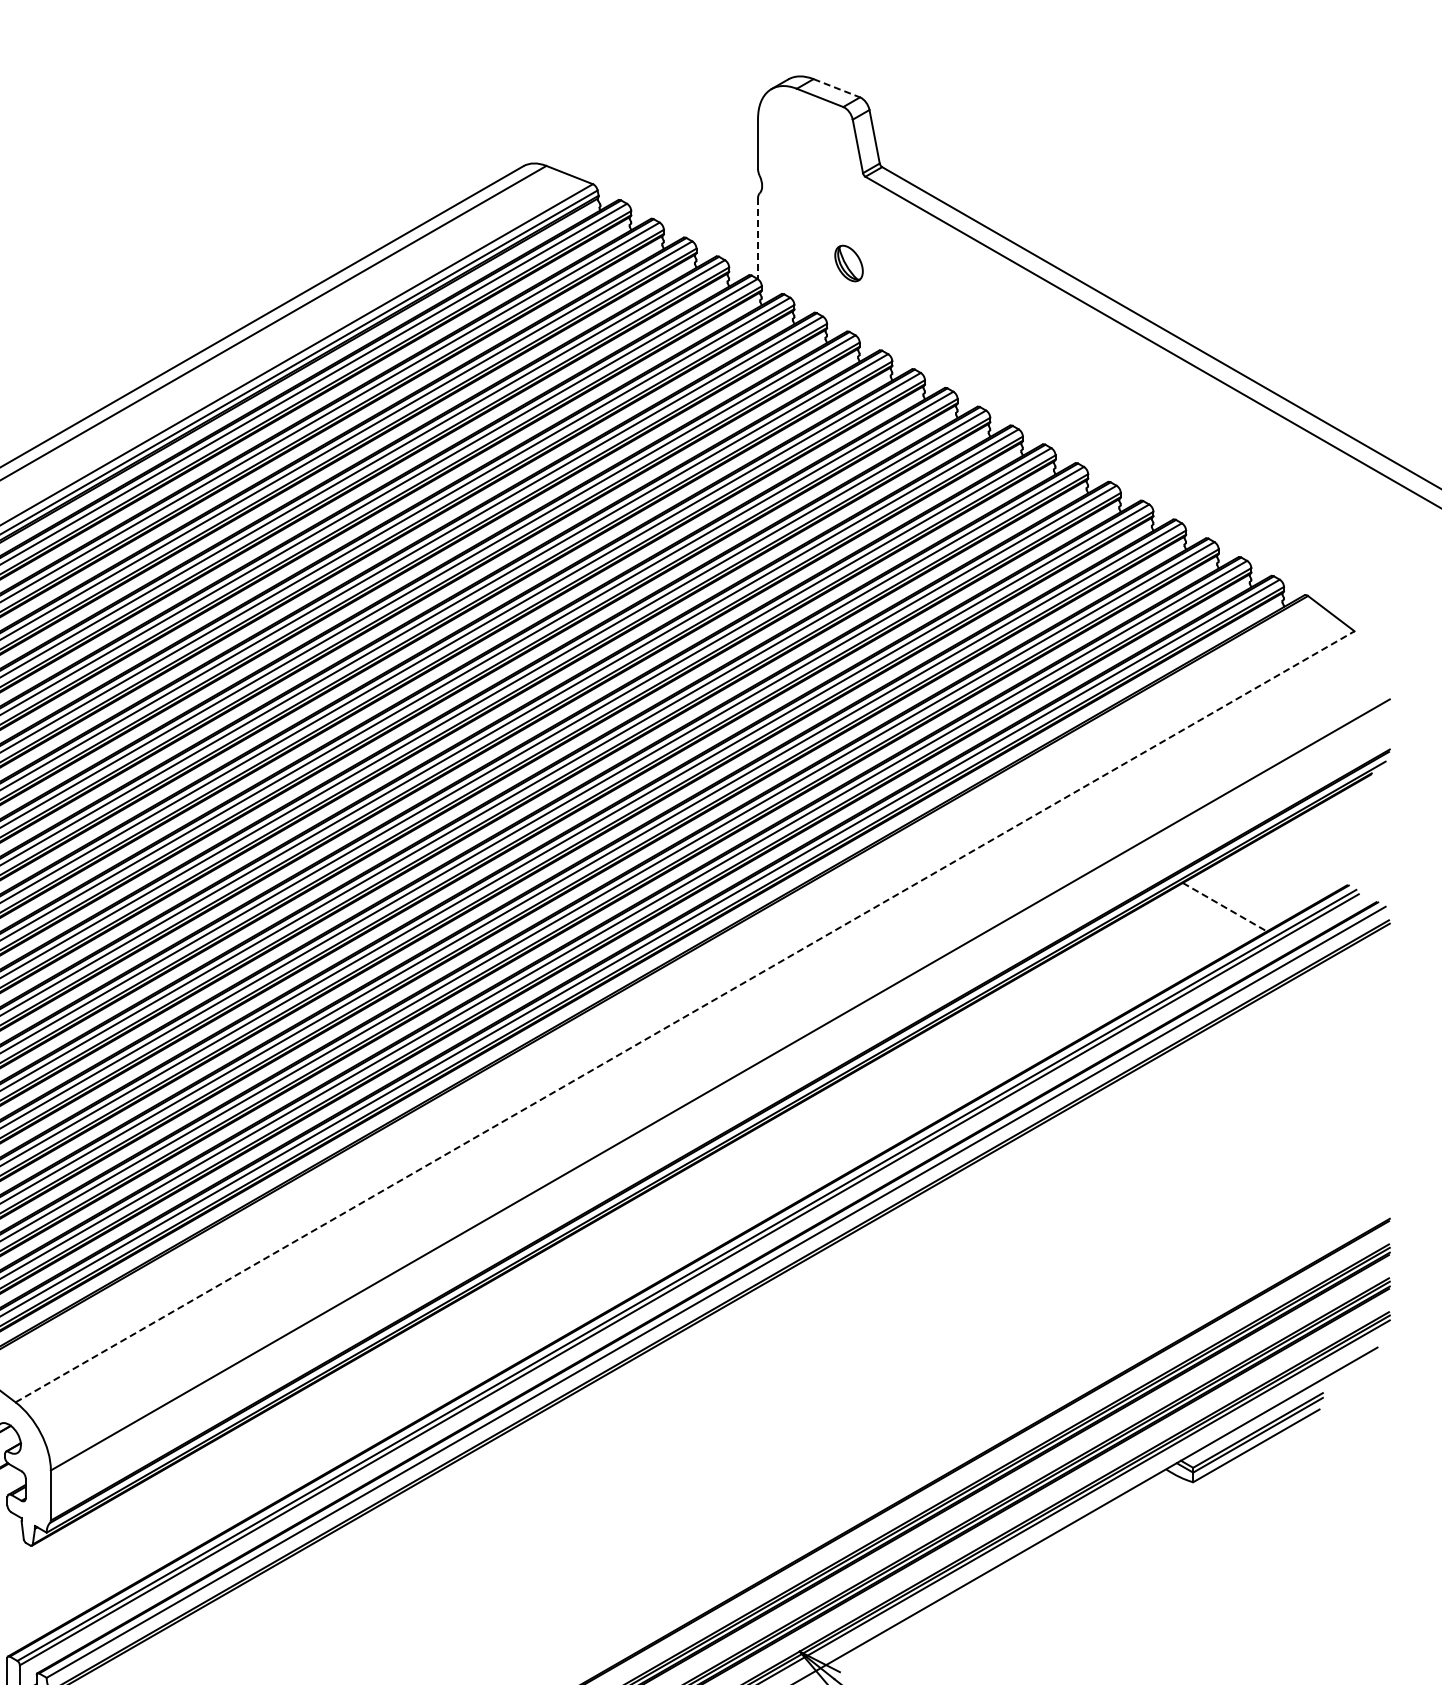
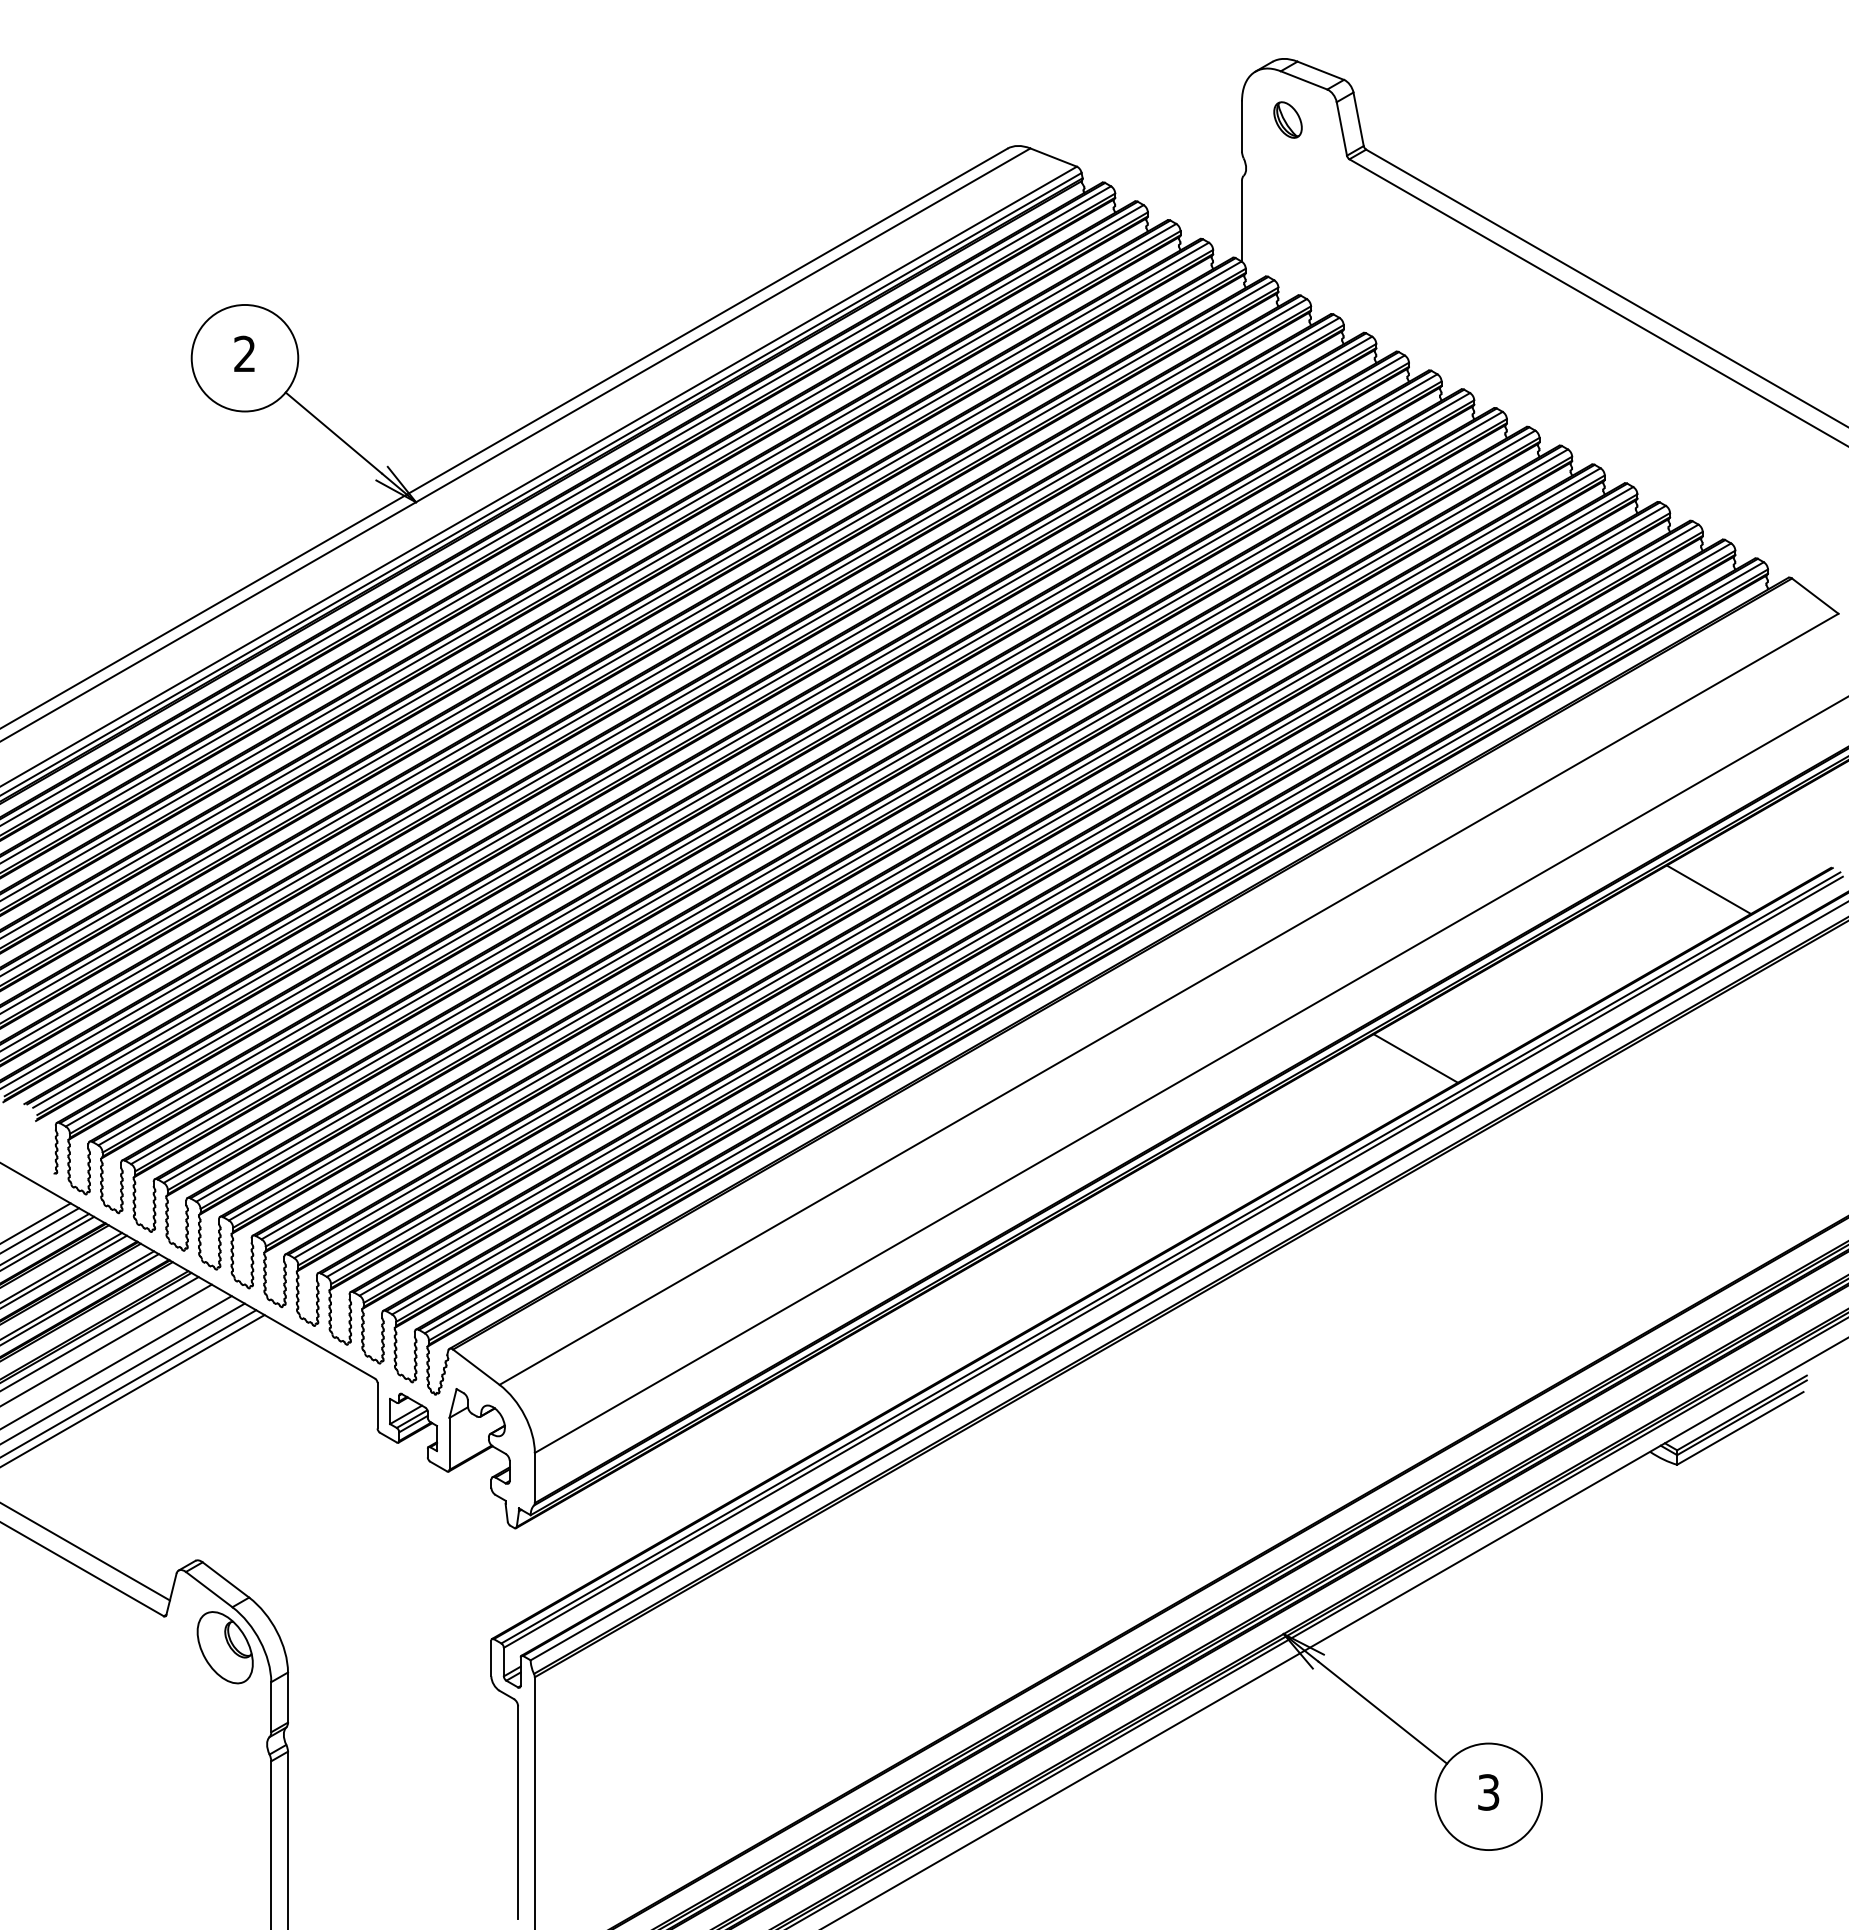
line: (836, 87) -> (1320, 70), dashed -> solid
line: (758, 238) -> (1242, 221), dashed -> solid
part: (848, 262) -> (1287, 119), moved
line: (1224, 906) -> (1708, 889), dashed -> solid
line: (685, 1016) -> (1169, 999), dashed -> solid
line: (931, 1075) -> (1415, 1058), added

